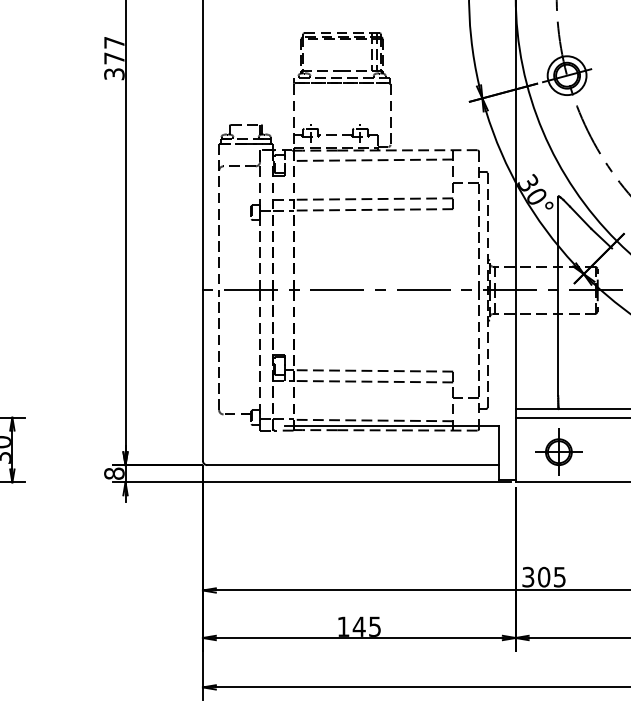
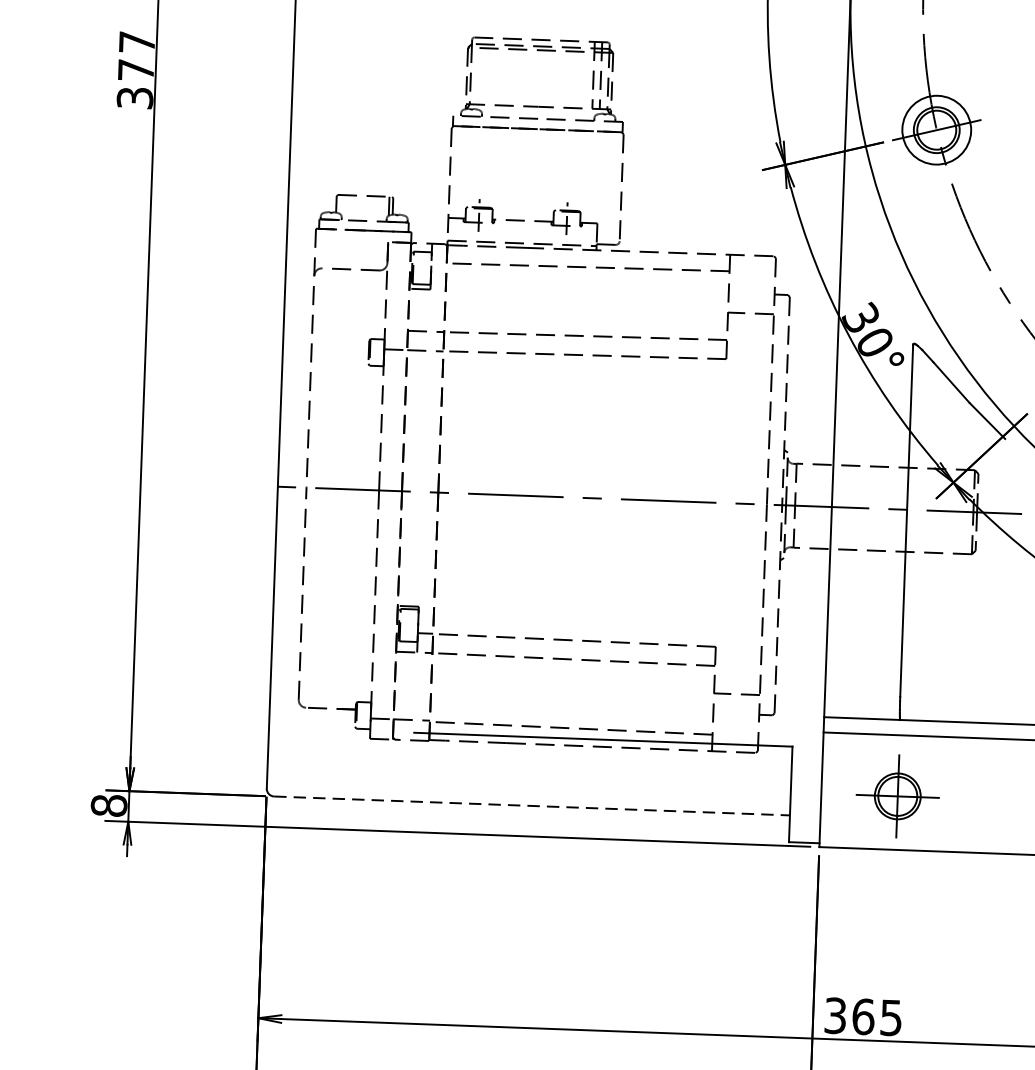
line: (352, 465) -> (531, 806), solid -> dashed
text: (544, 576) -> (864, 1015), 305 -> 365

